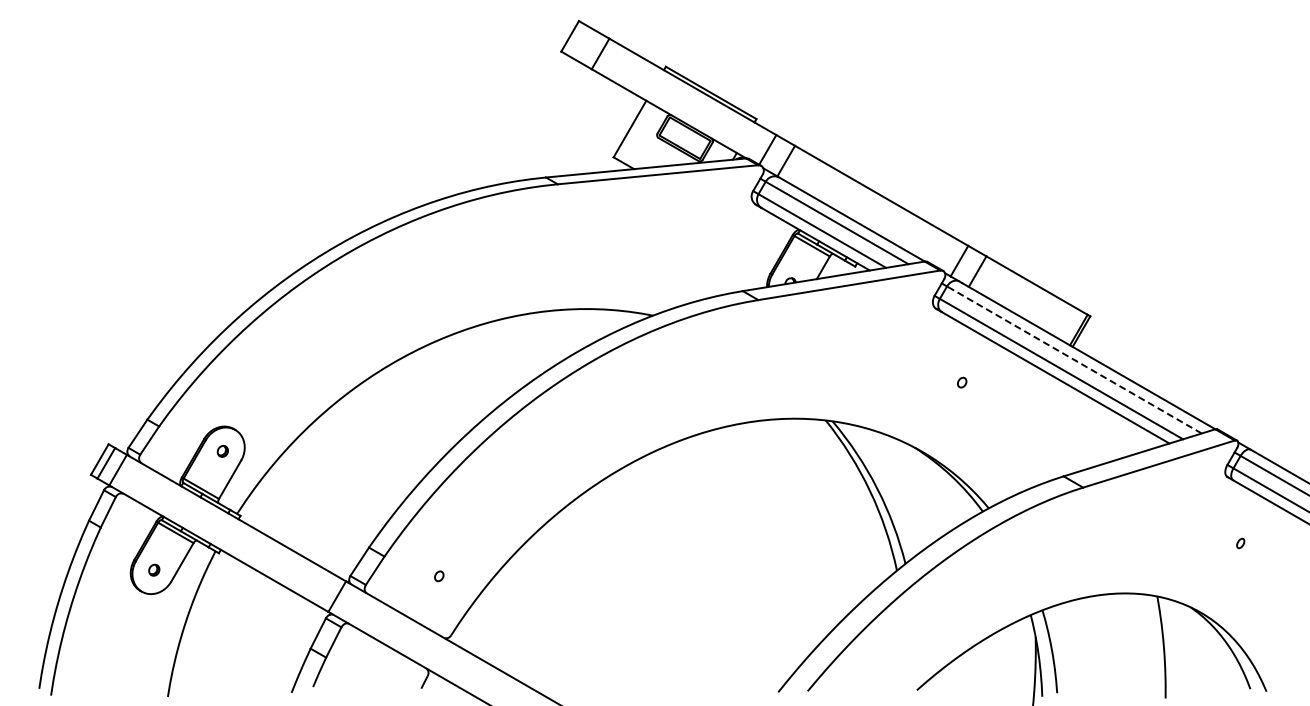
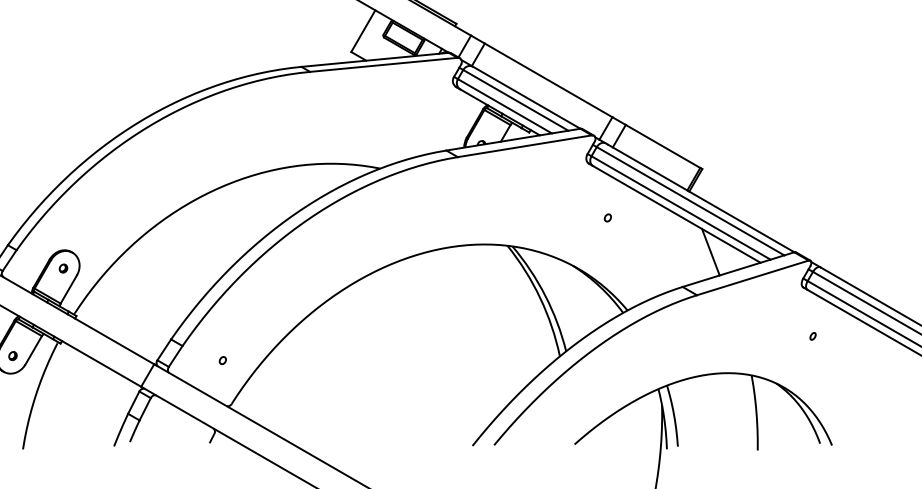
line: (1074, 359) -> (690, 200), dashed -> solid
line: (1101, 428) -> (710, 251), added

